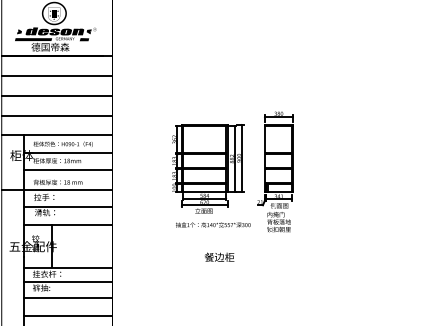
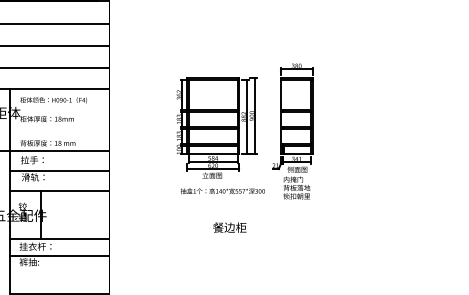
line: (68, 152) -> (59, 109), removed
line: (68, 170) -> (59, 129), removed
line: (68, 297) -> (59, 272), removed

